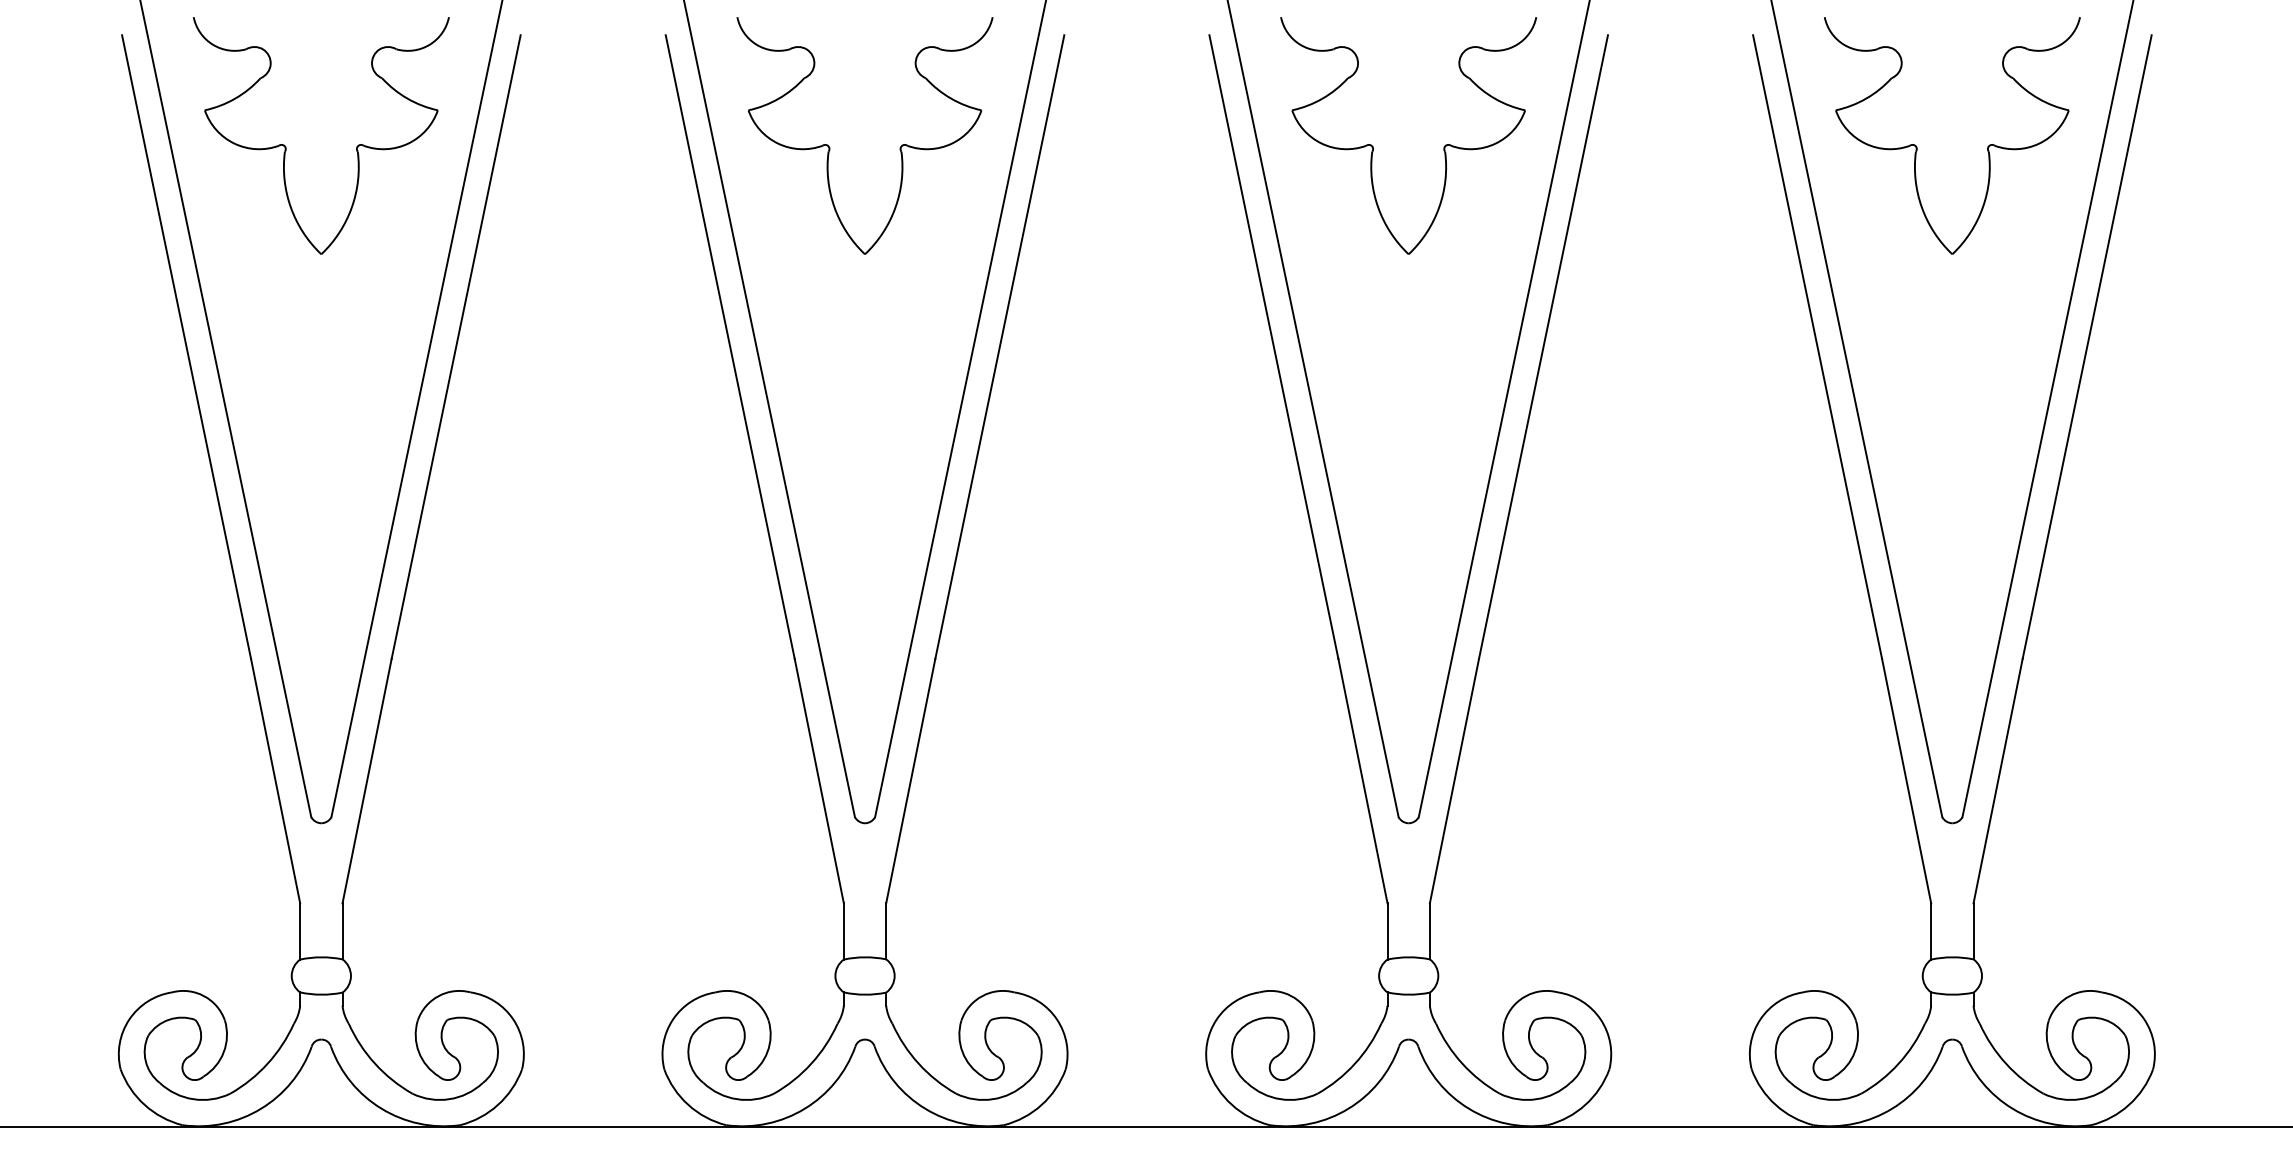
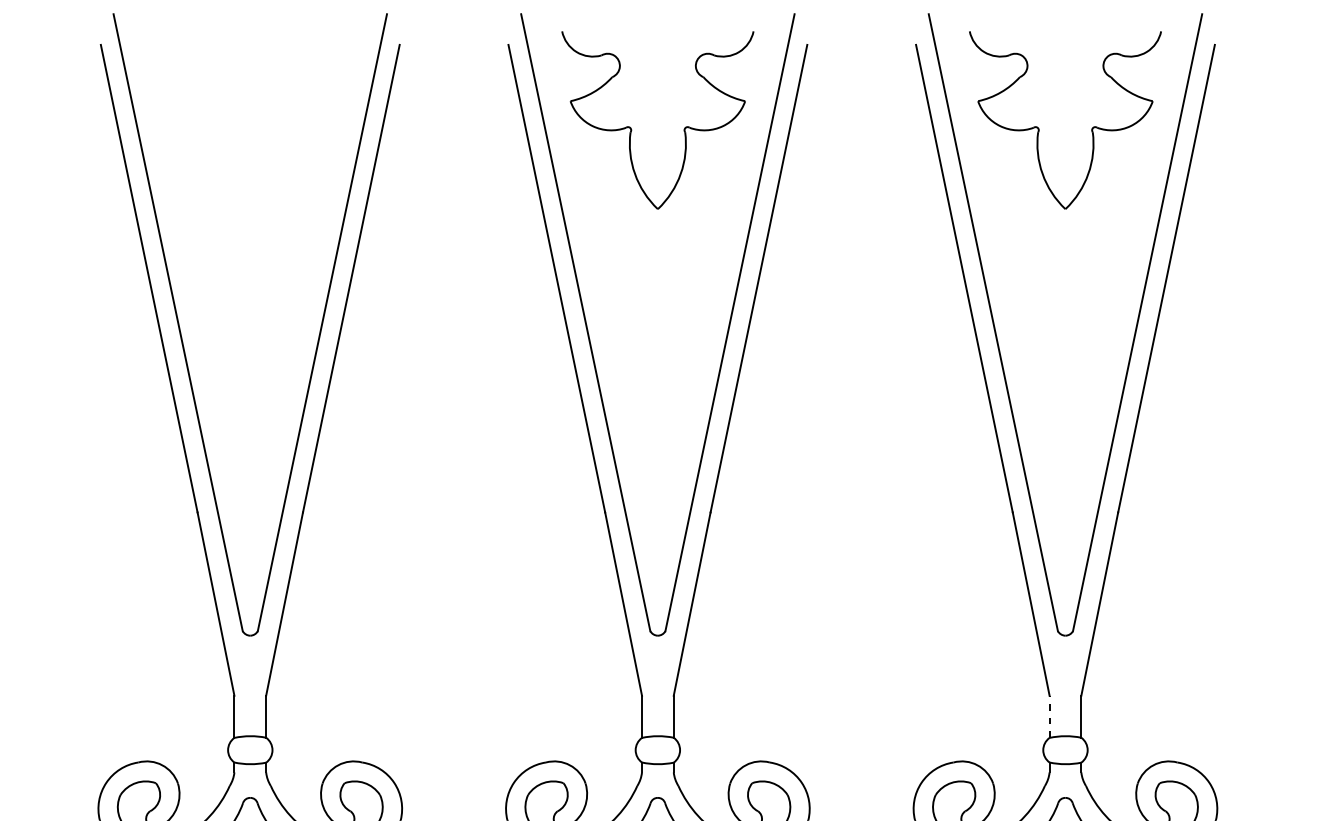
part: (830, 147) -> (224, 129), removed
line: (1931, 931) -> (1049, 716), solid -> dashed

